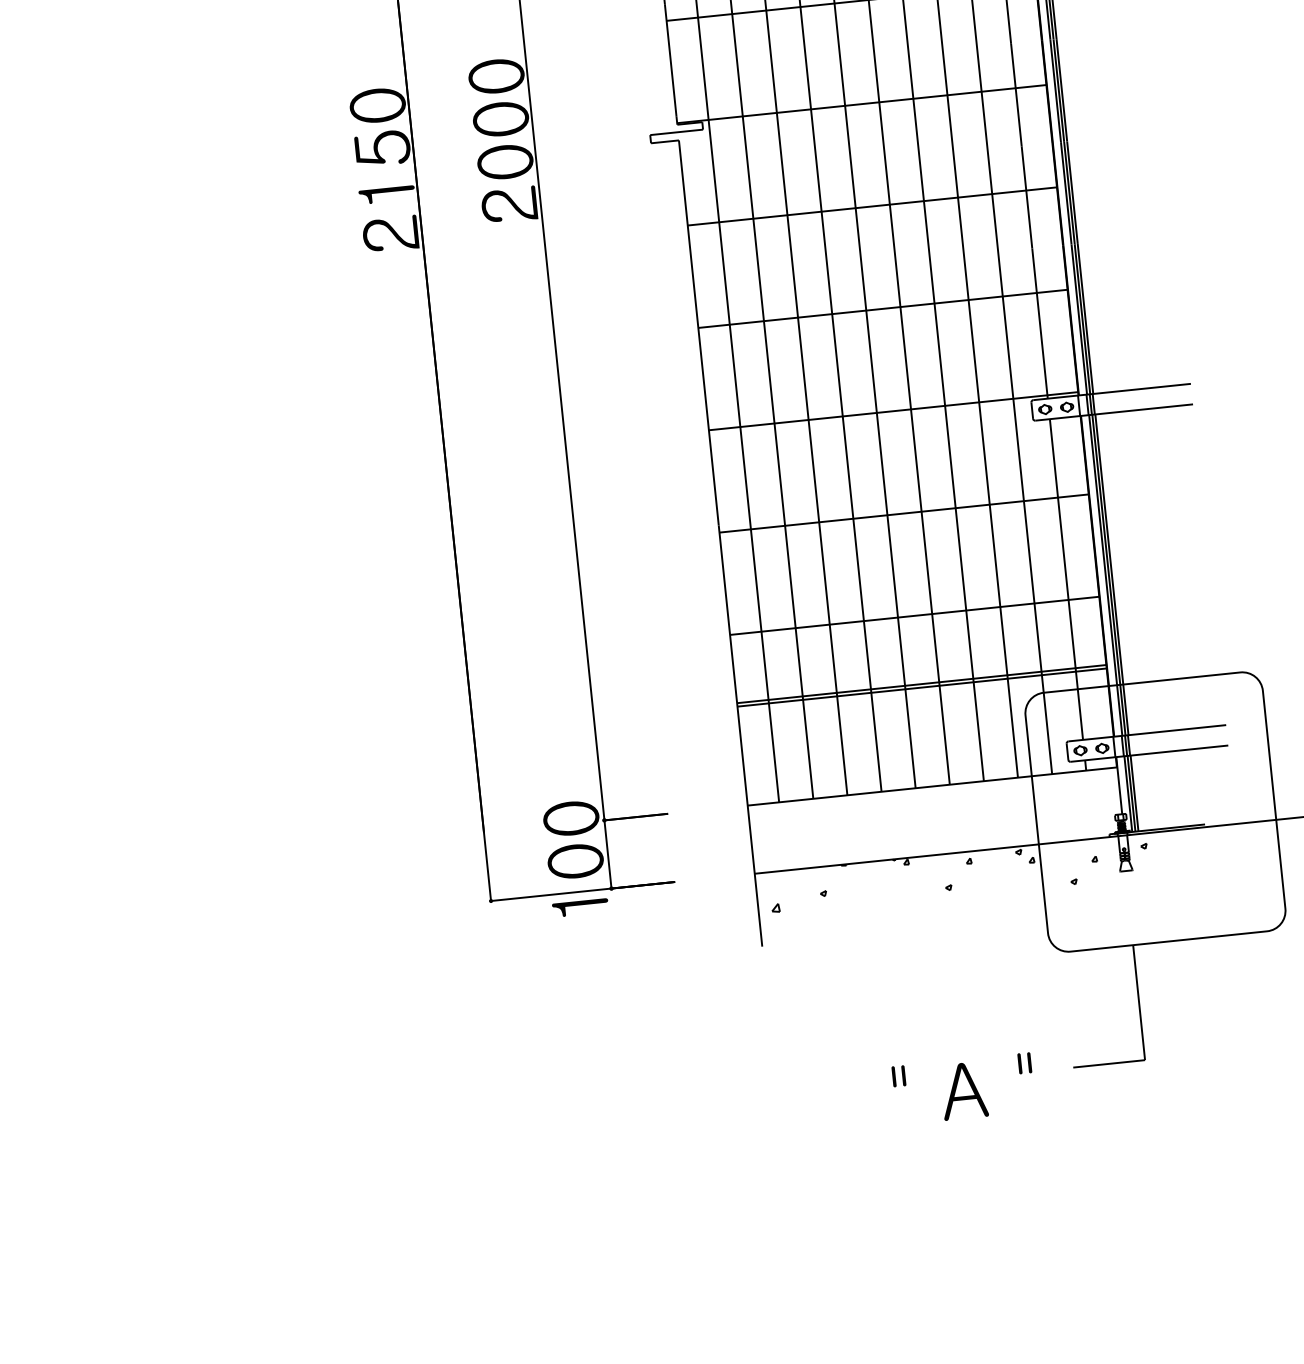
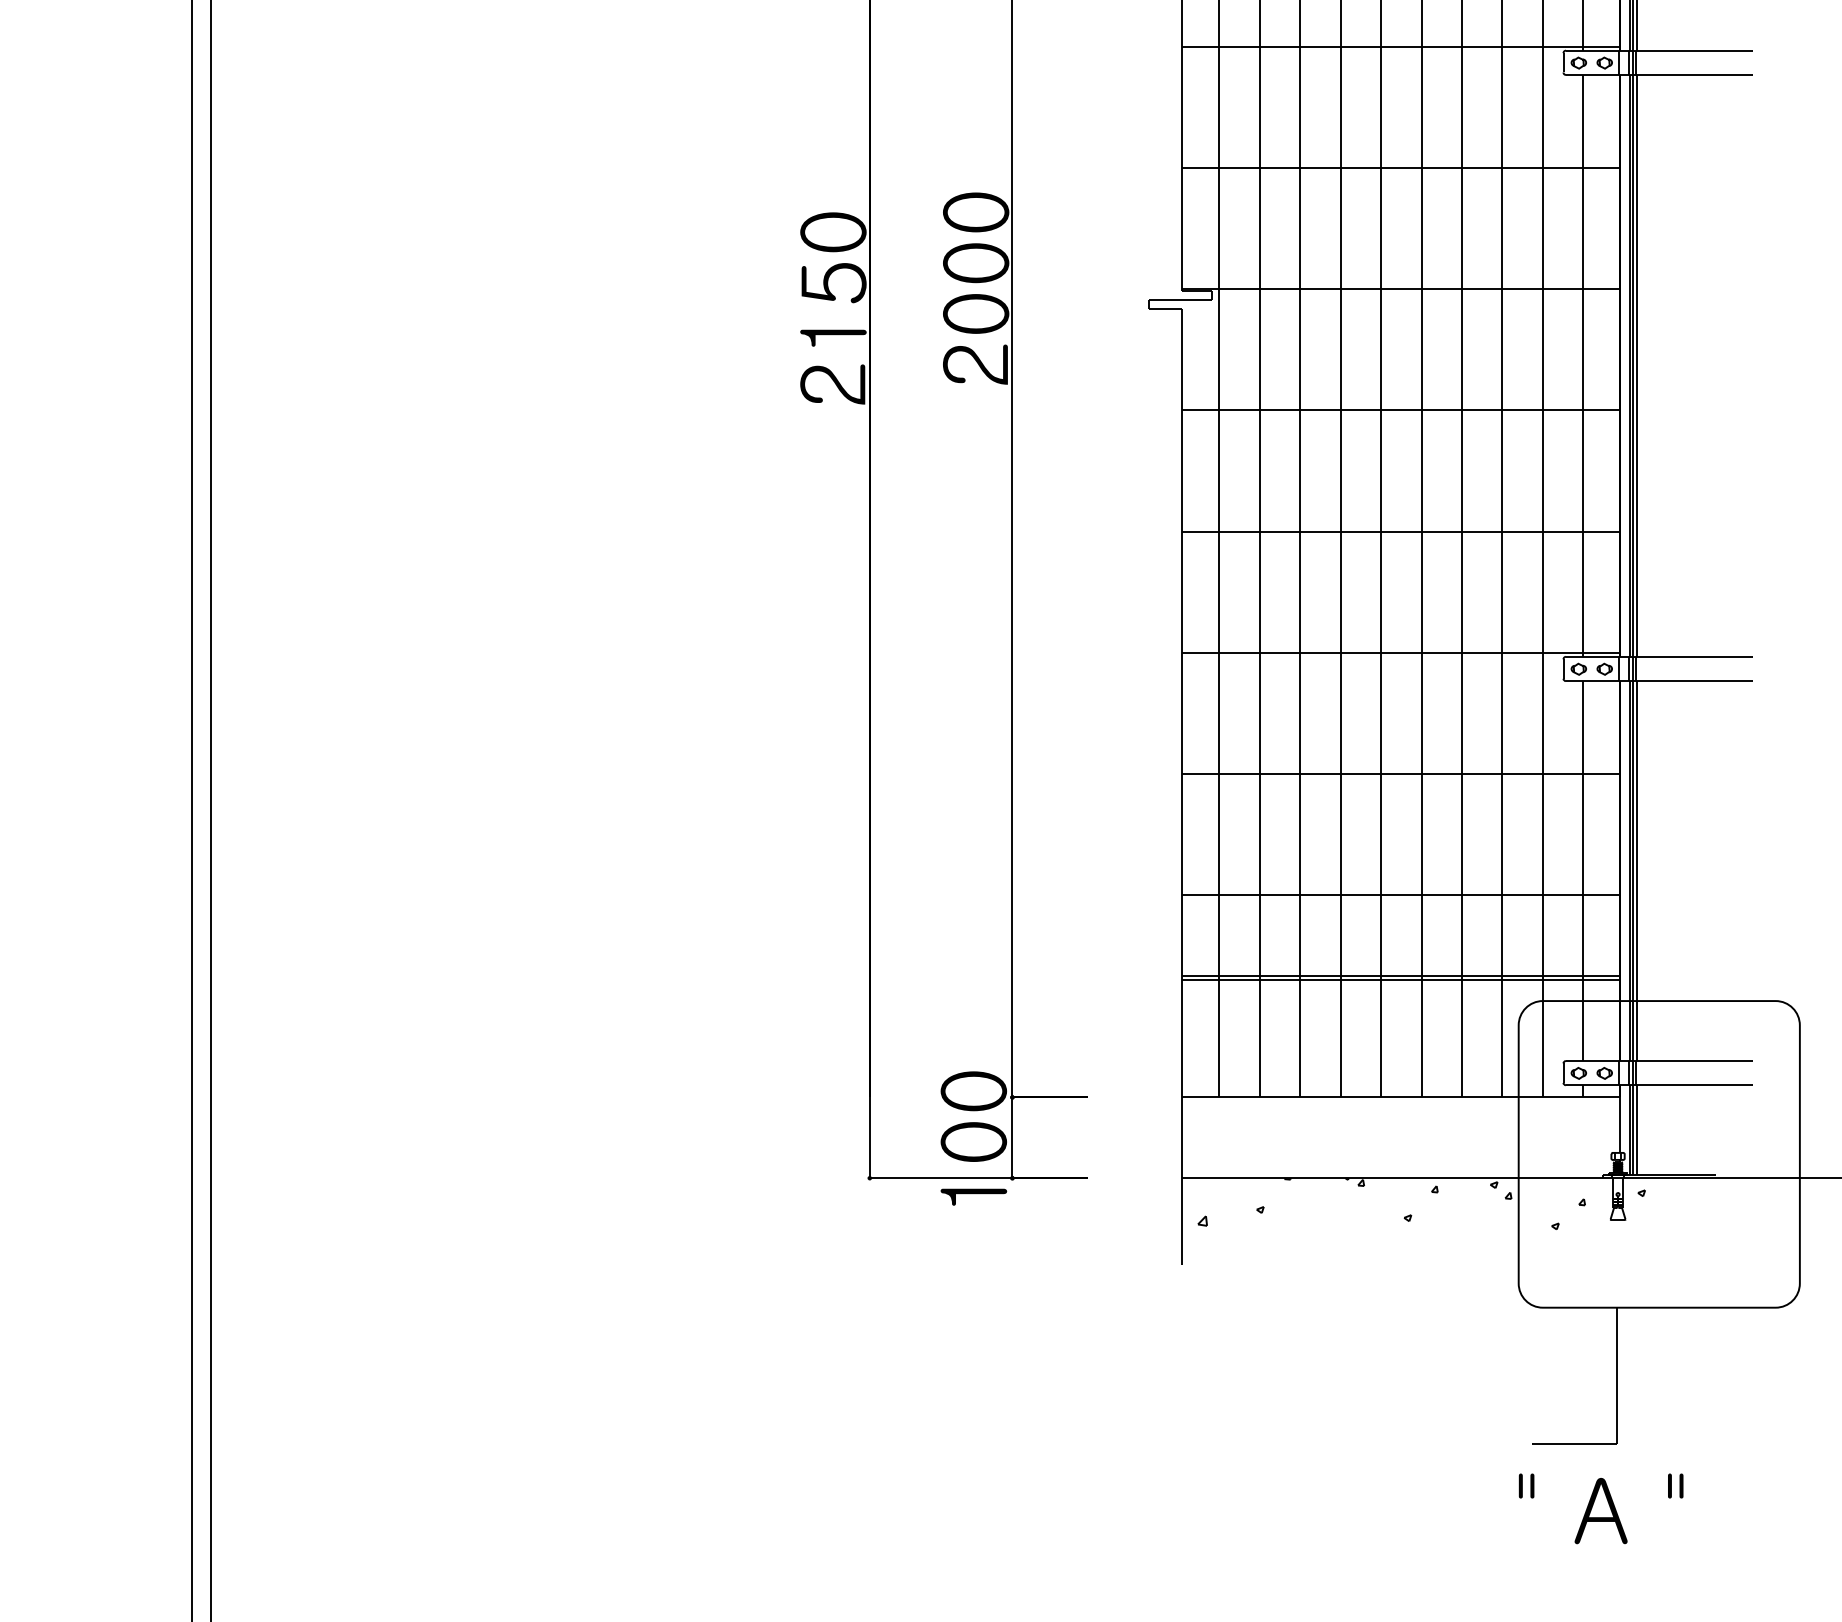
text: (963, 1088) -> (1600, 1508), moved

